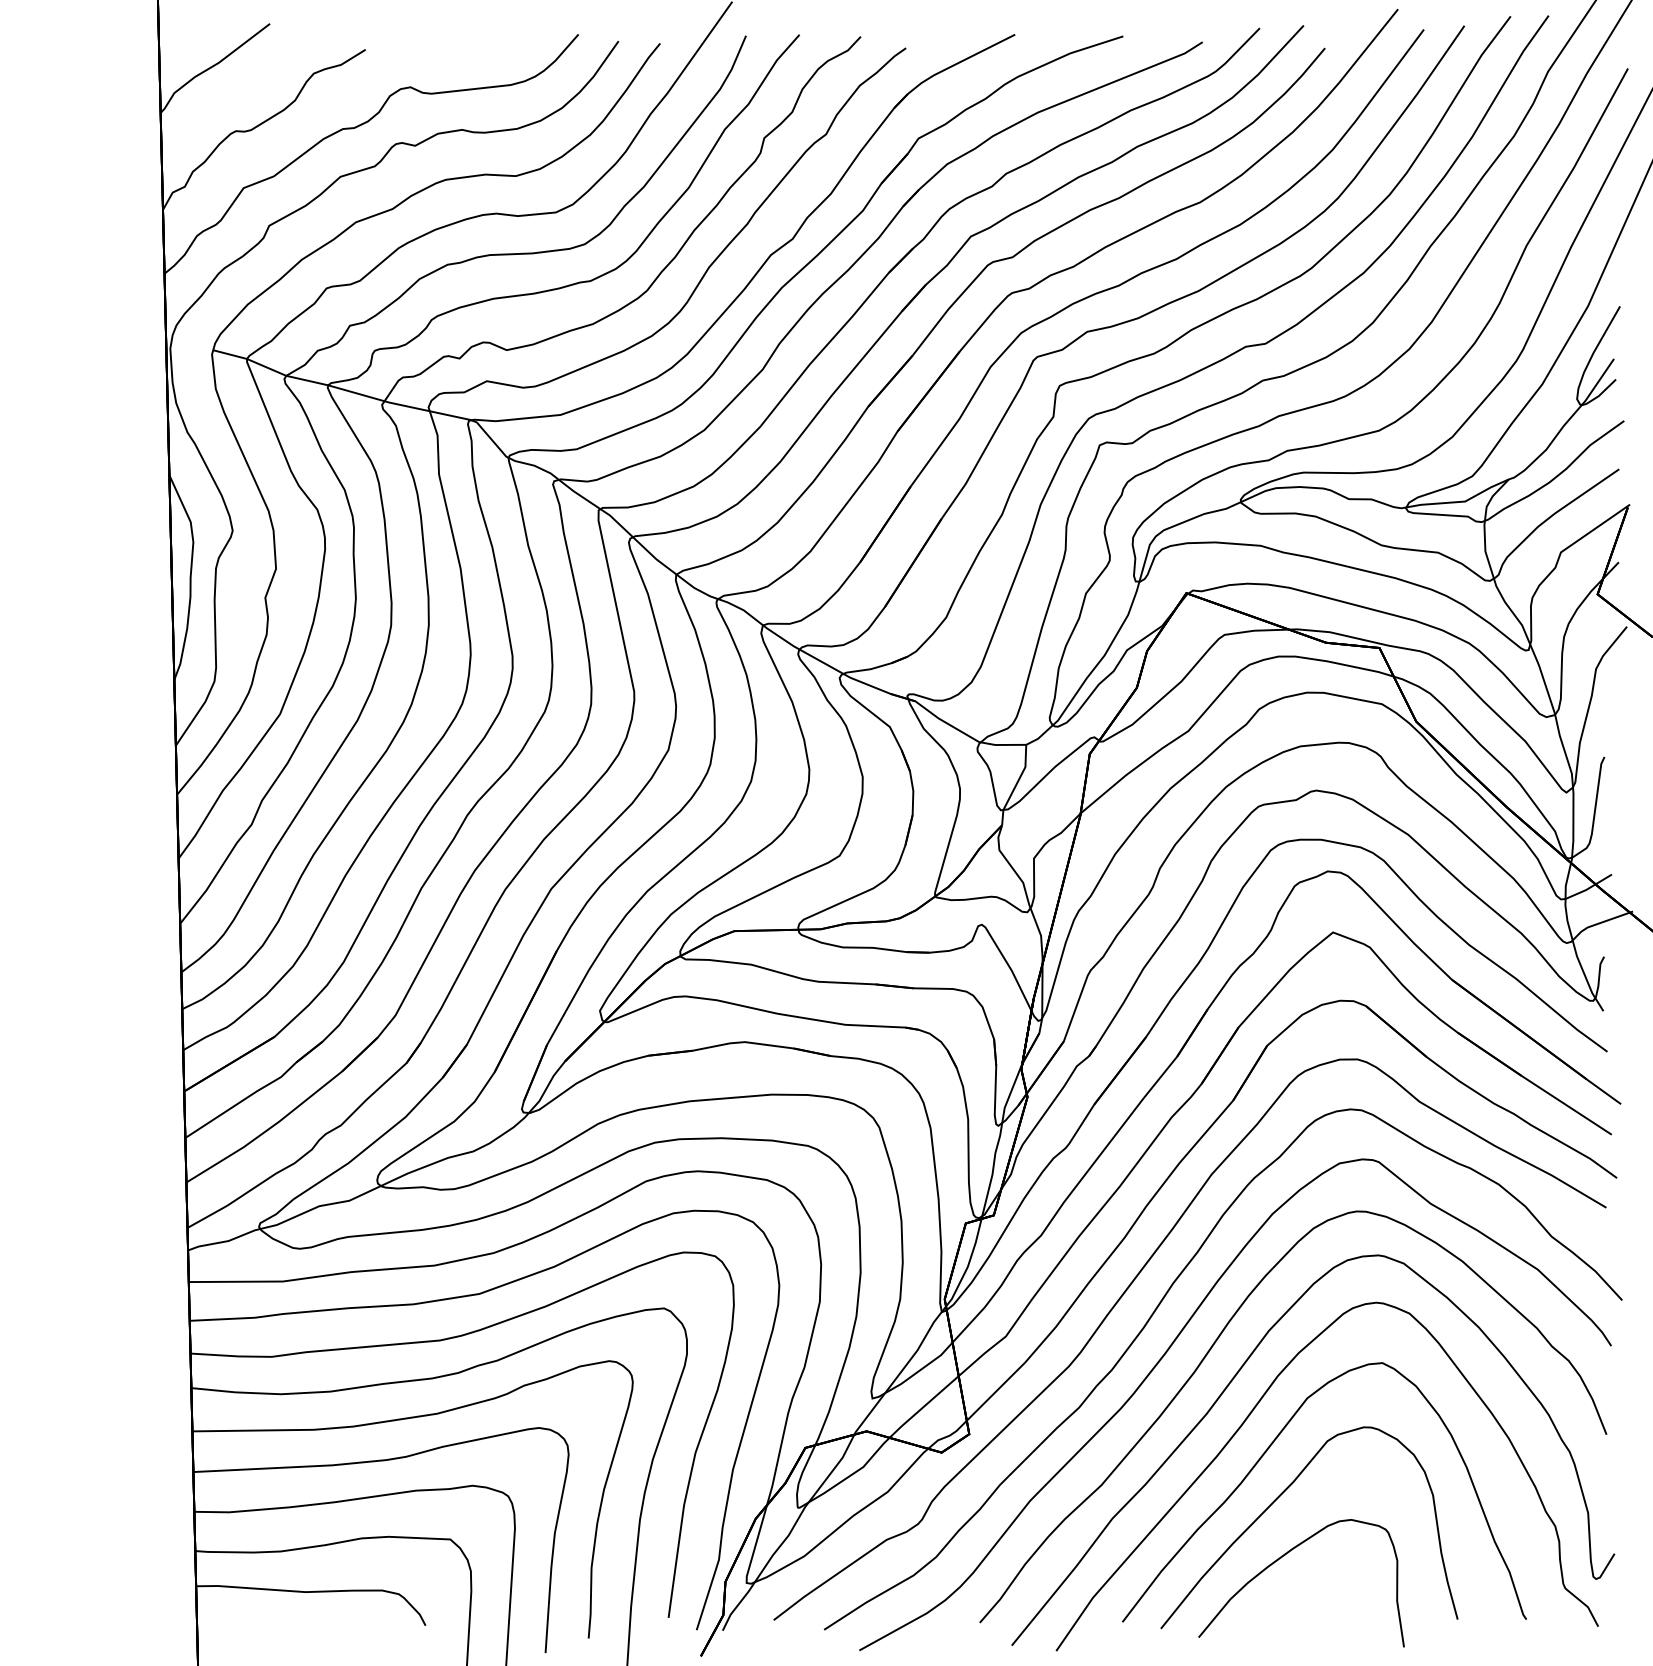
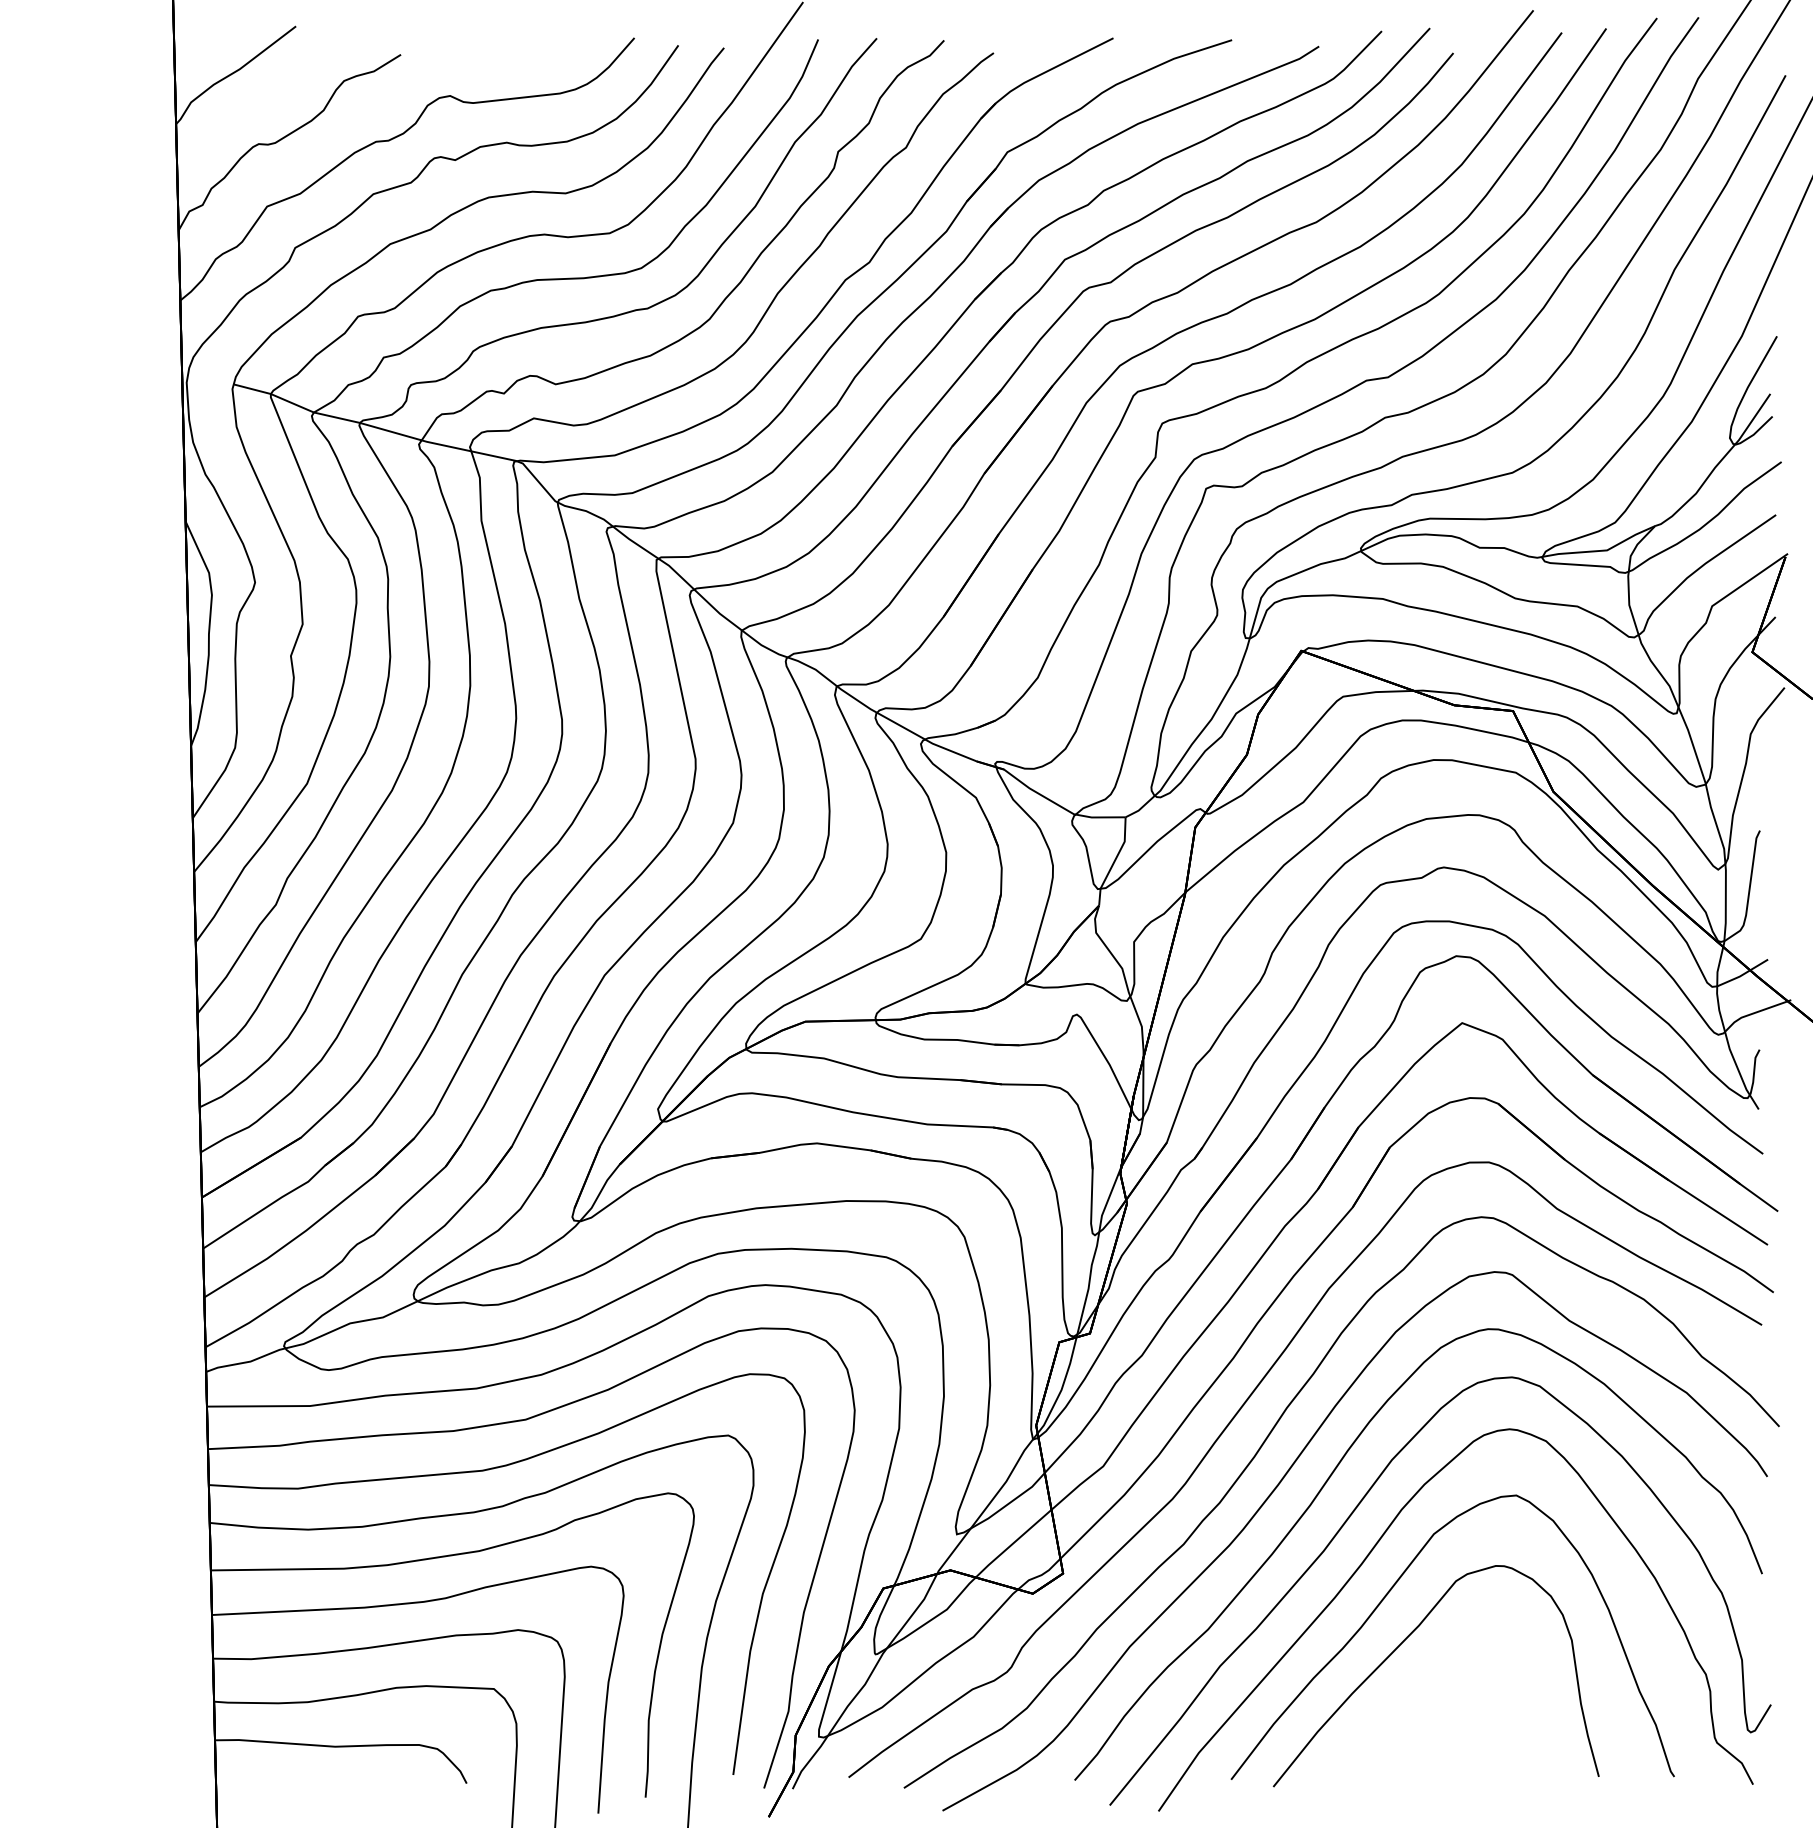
curve: (1283, 1557) -> (1407, 1708), removed

